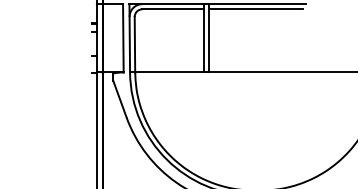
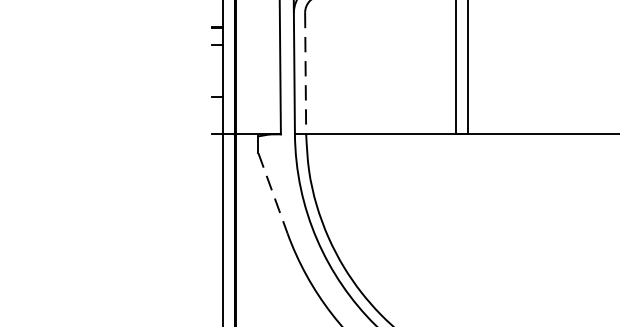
line: (134, 44) -> (304, 73), solid -> dashed
line: (120, 99) -> (273, 193), solid -> dashed

